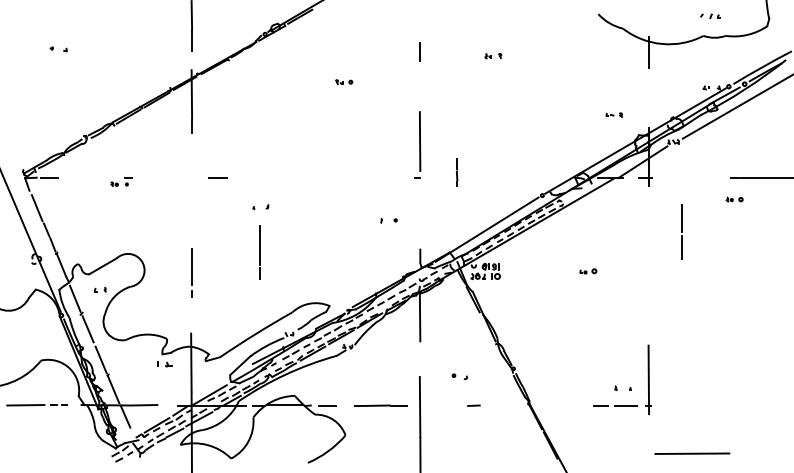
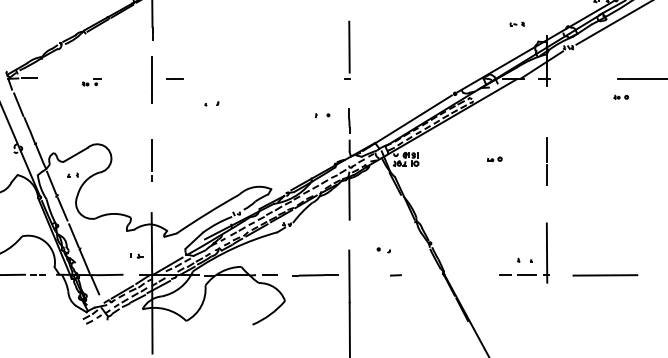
line: (457, 172) -> (349, 120), moved
line: (681, 231) -> (546, 161), moved
line: (259, 252) -> (152, 79), moved
part: (164, 364) -> (136, 256), moved
line: (692, 453) -> (605, 275), moved

